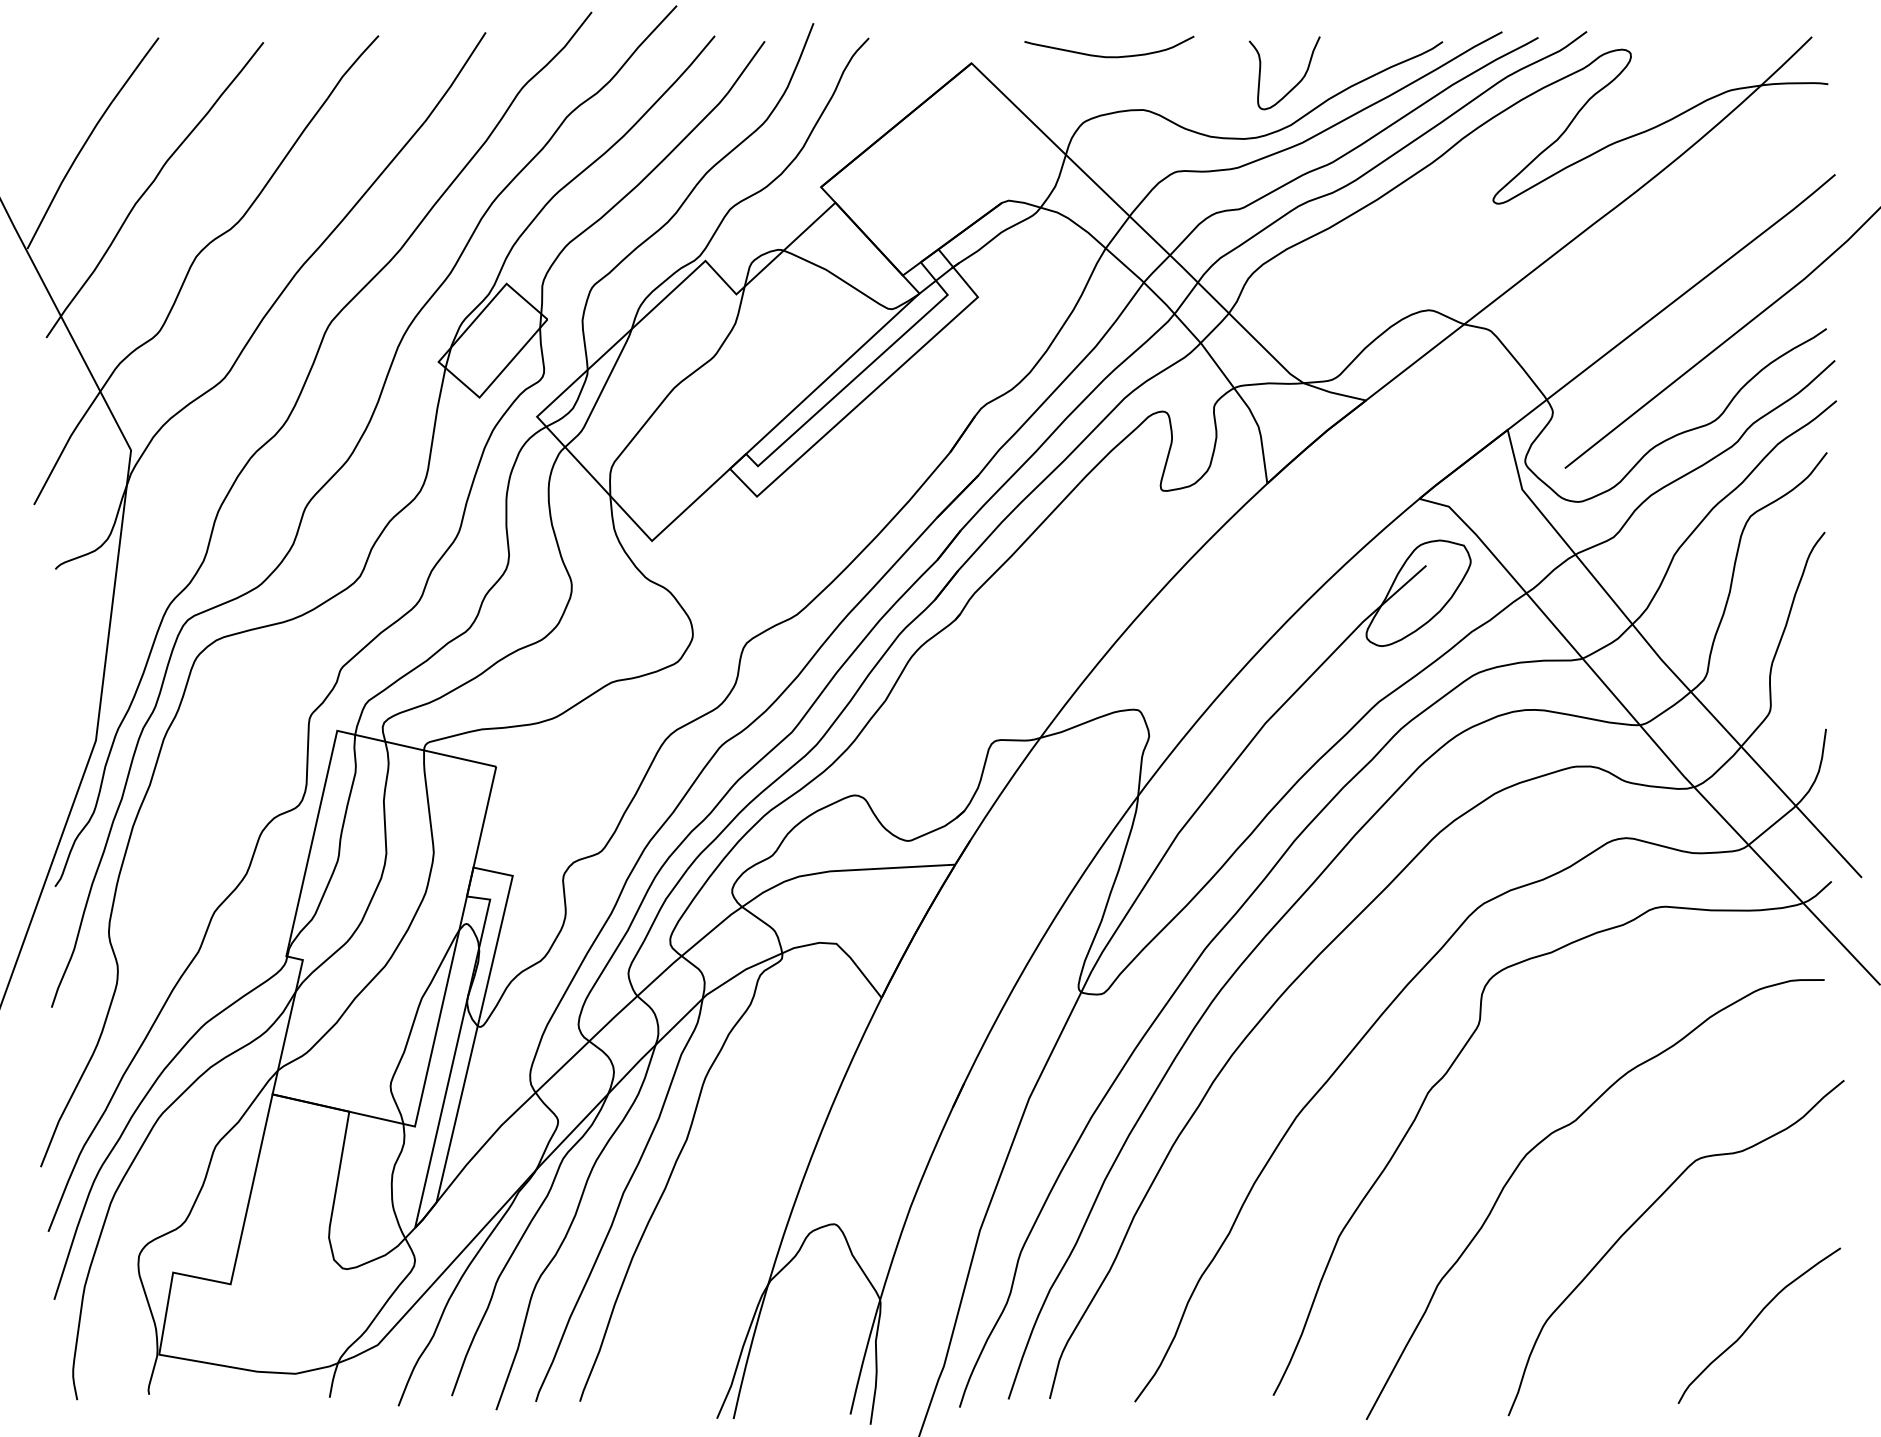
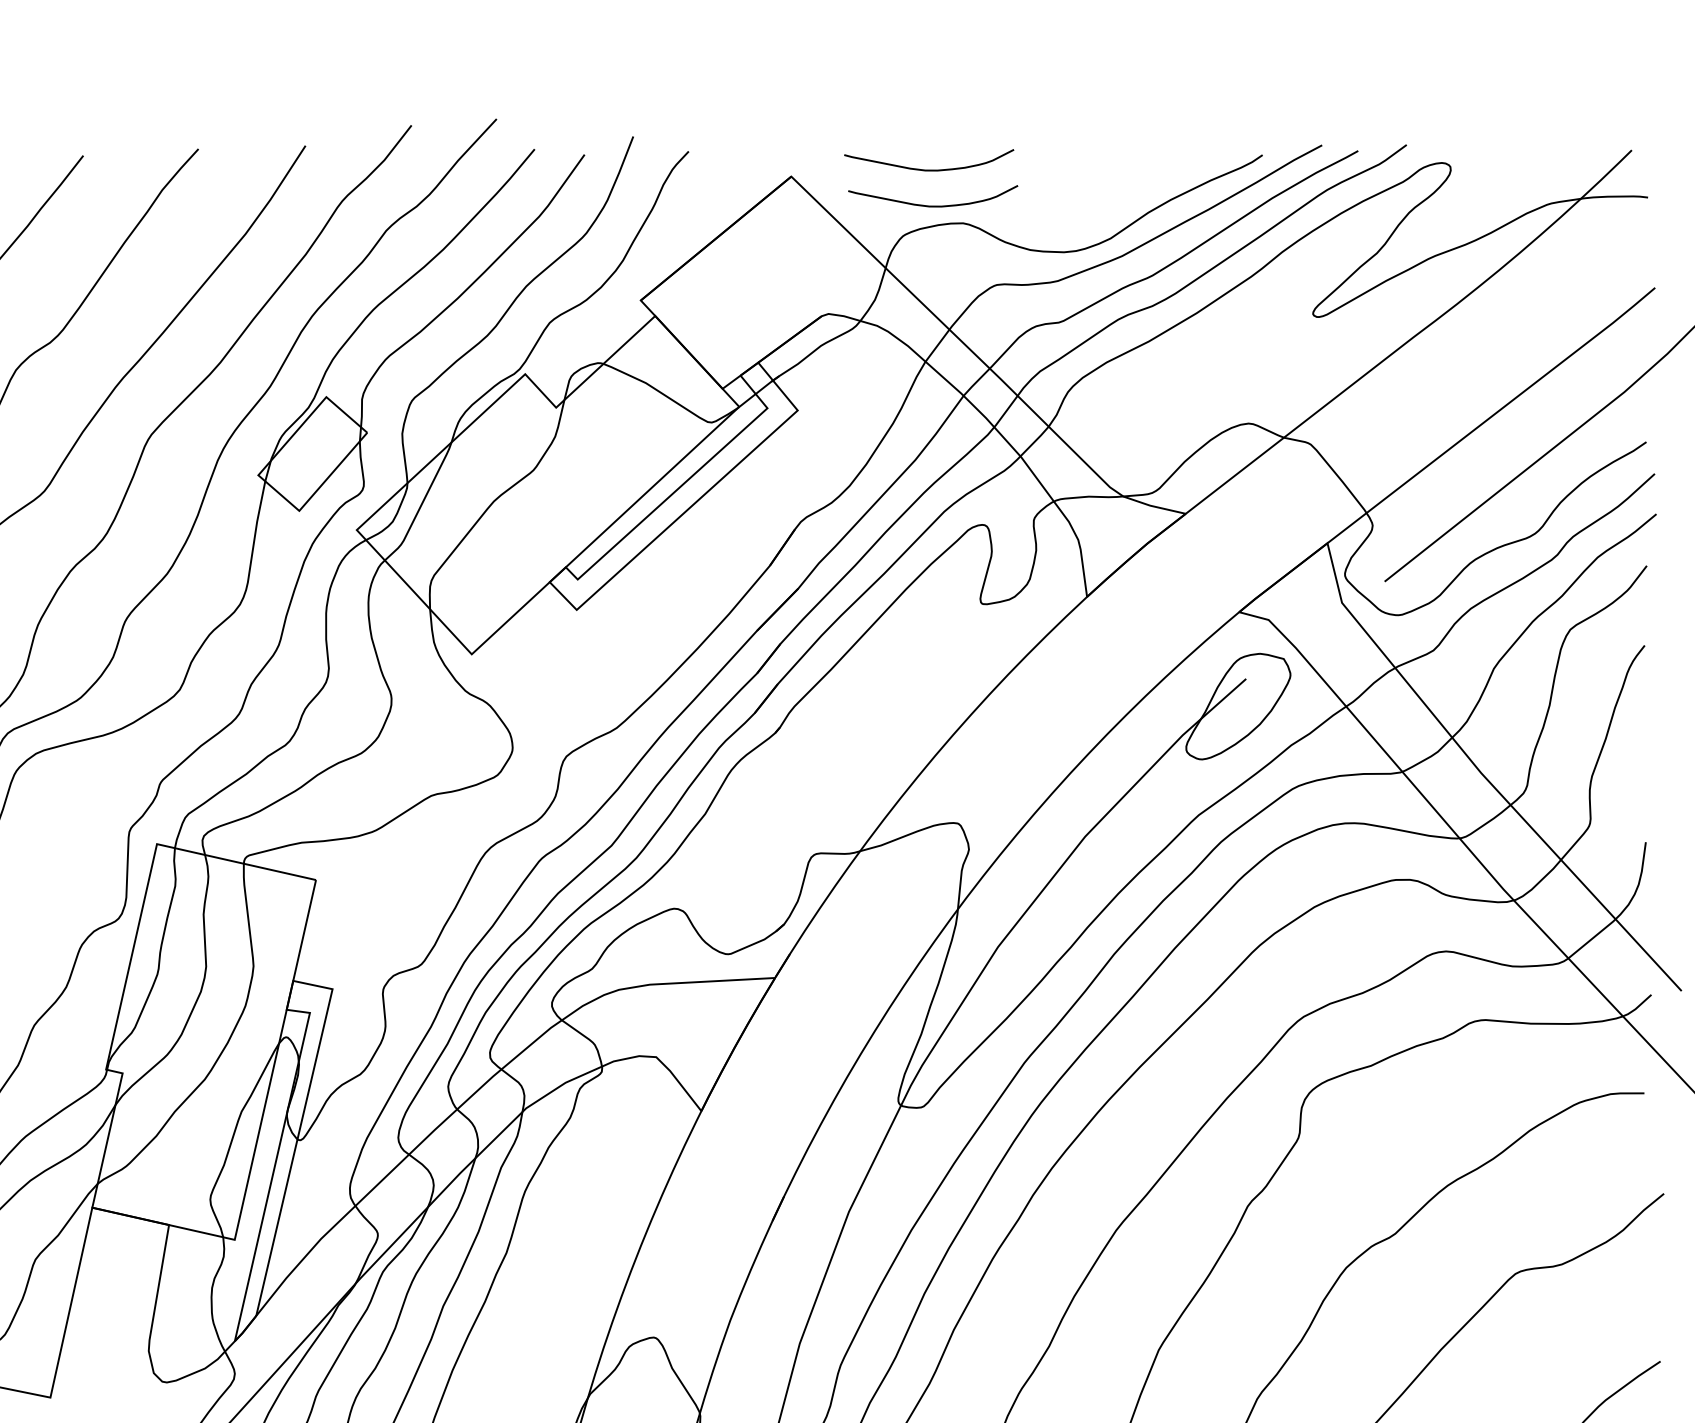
curve: (1294, 85) -> (1114, 198), removed
curve: (1113, 92) -> (933, 205), added

